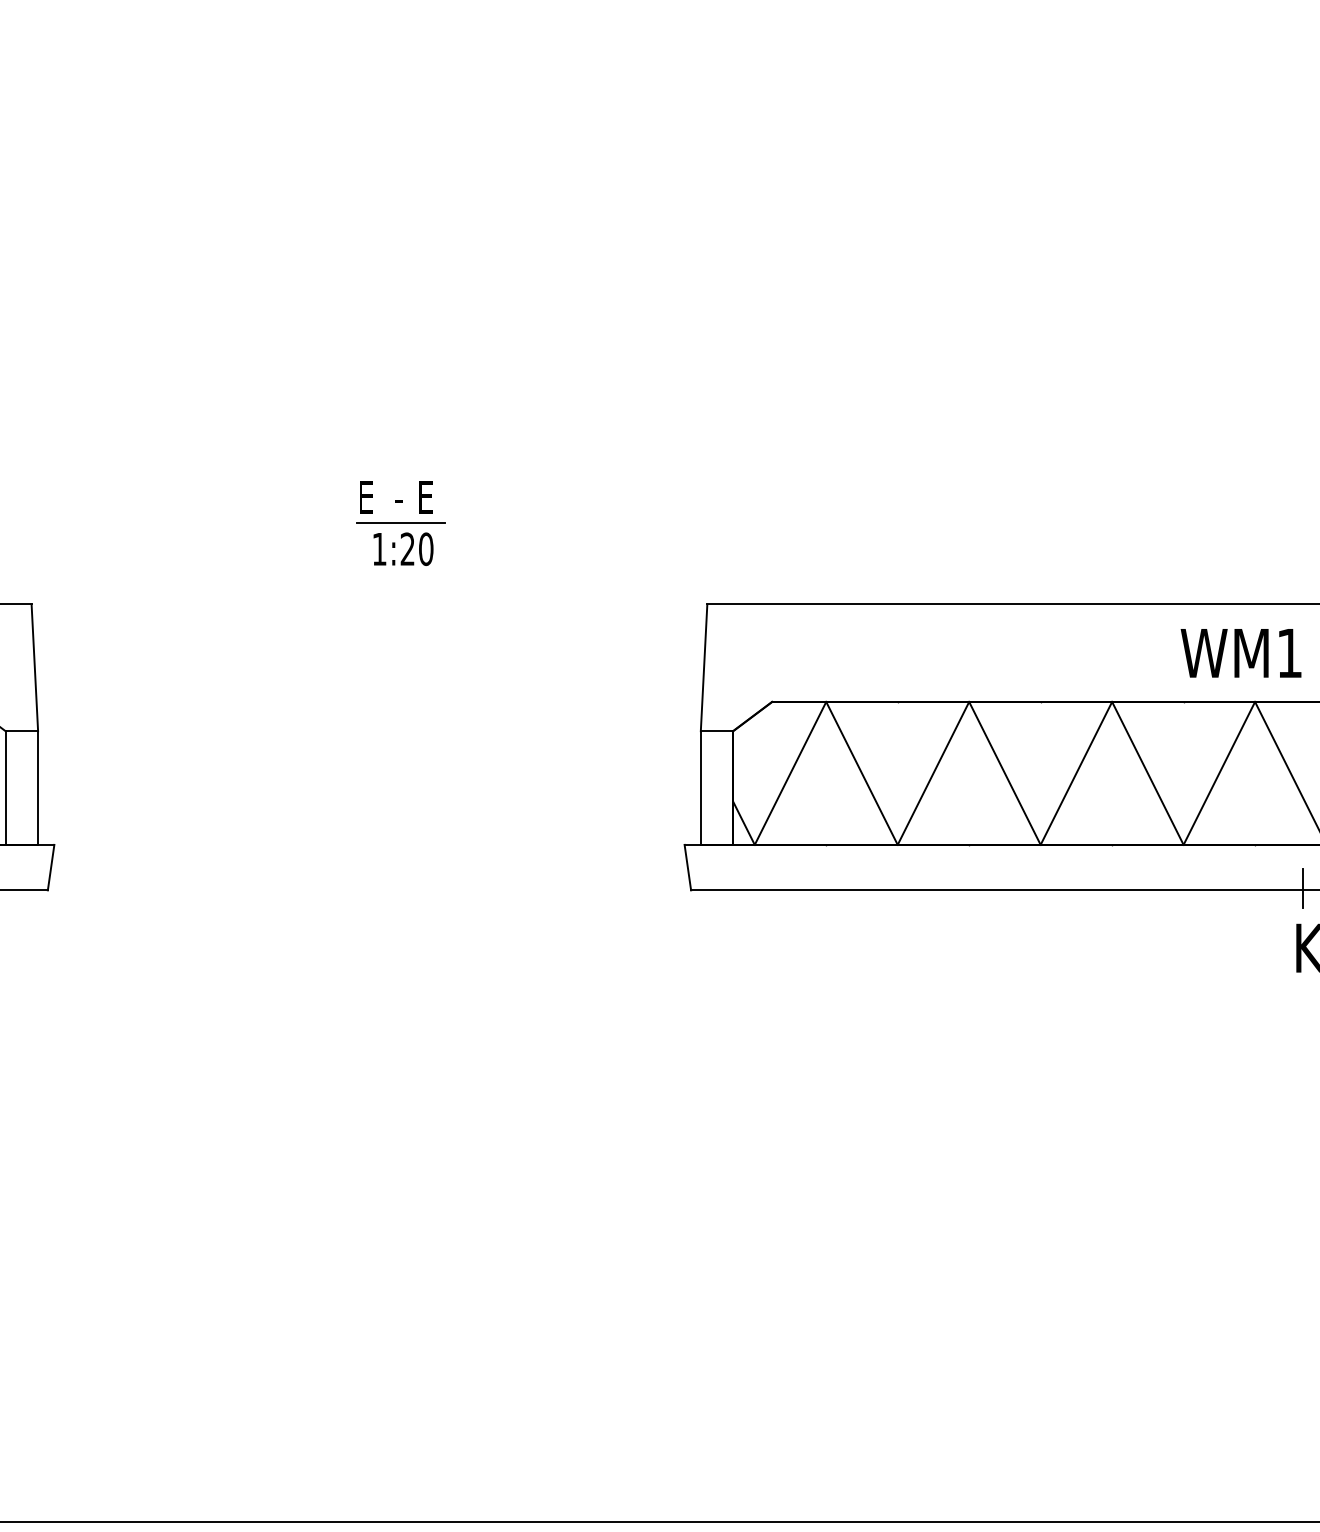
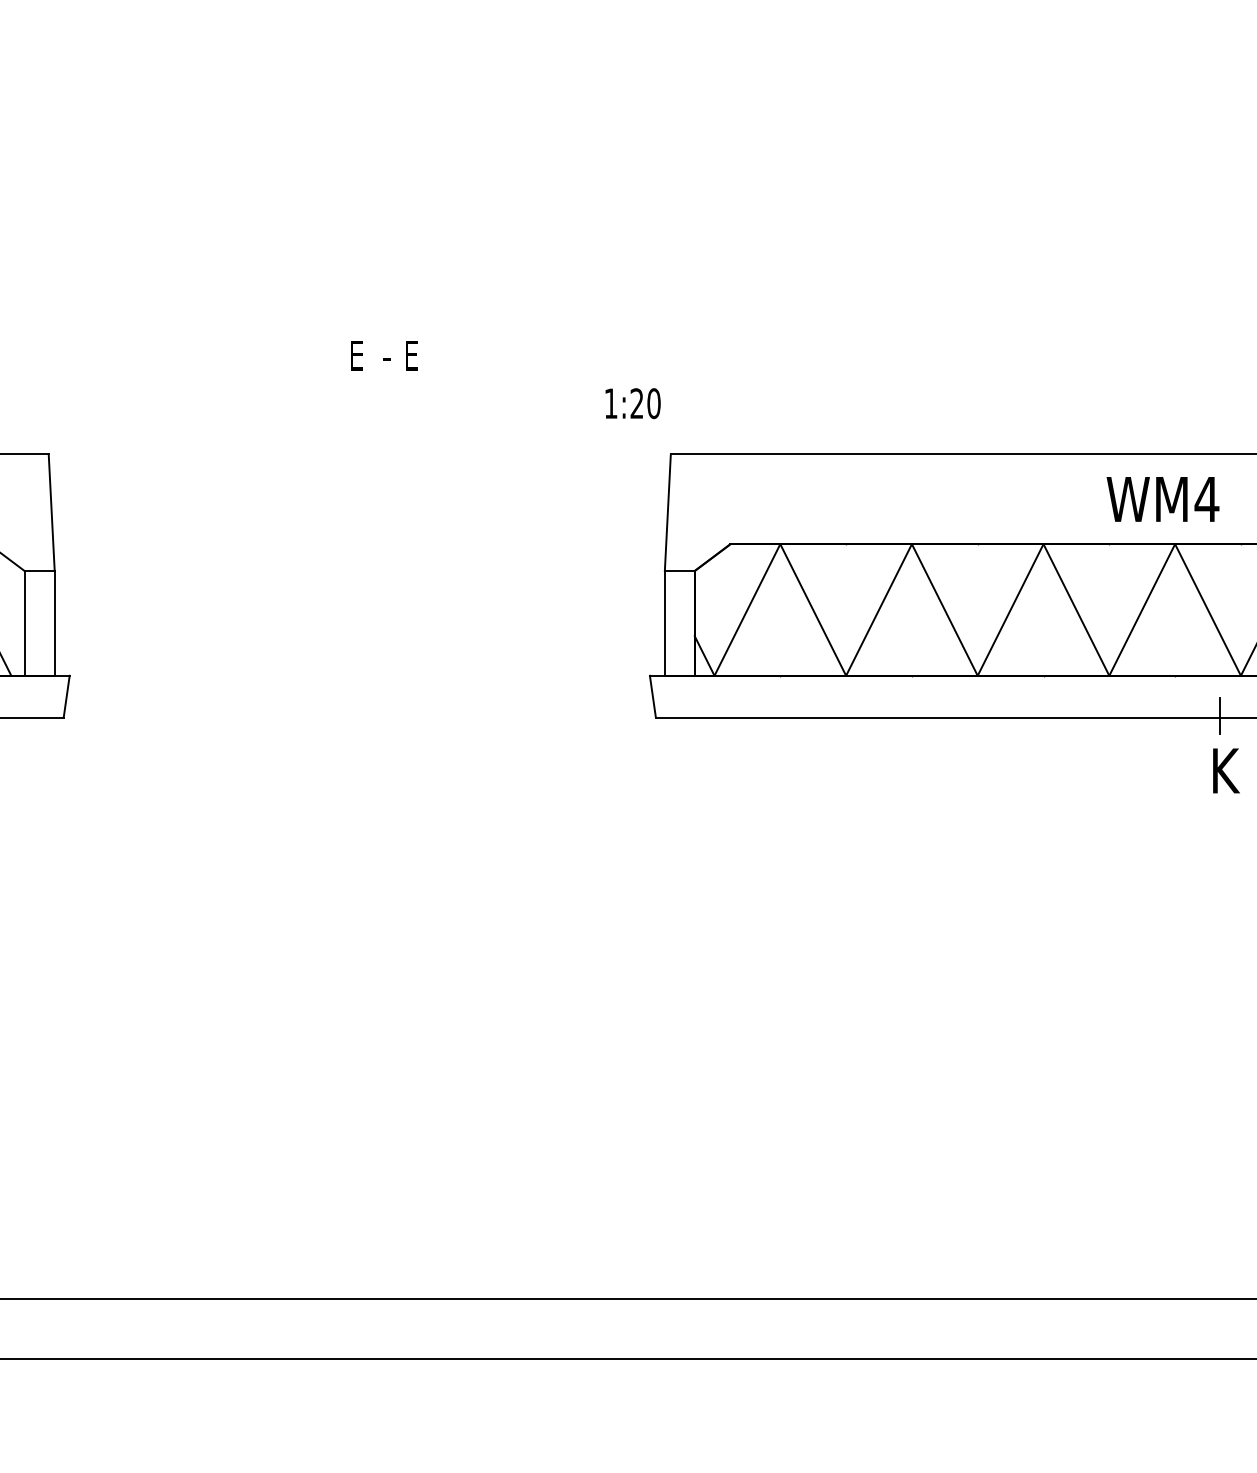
line: (400, 523) -> (388, 379), removed
text: (402, 549) -> (632, 403), moved
text: (1289, 653) -> (1206, 499), WM1 -> WM4

